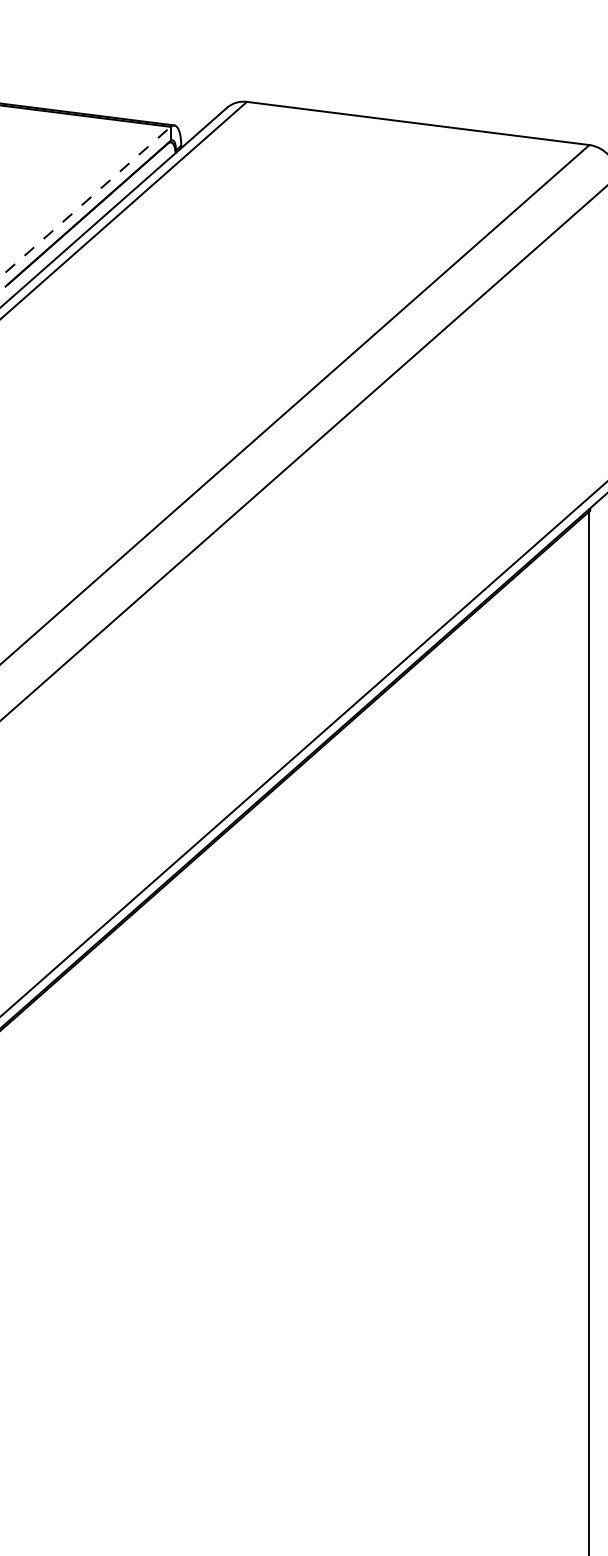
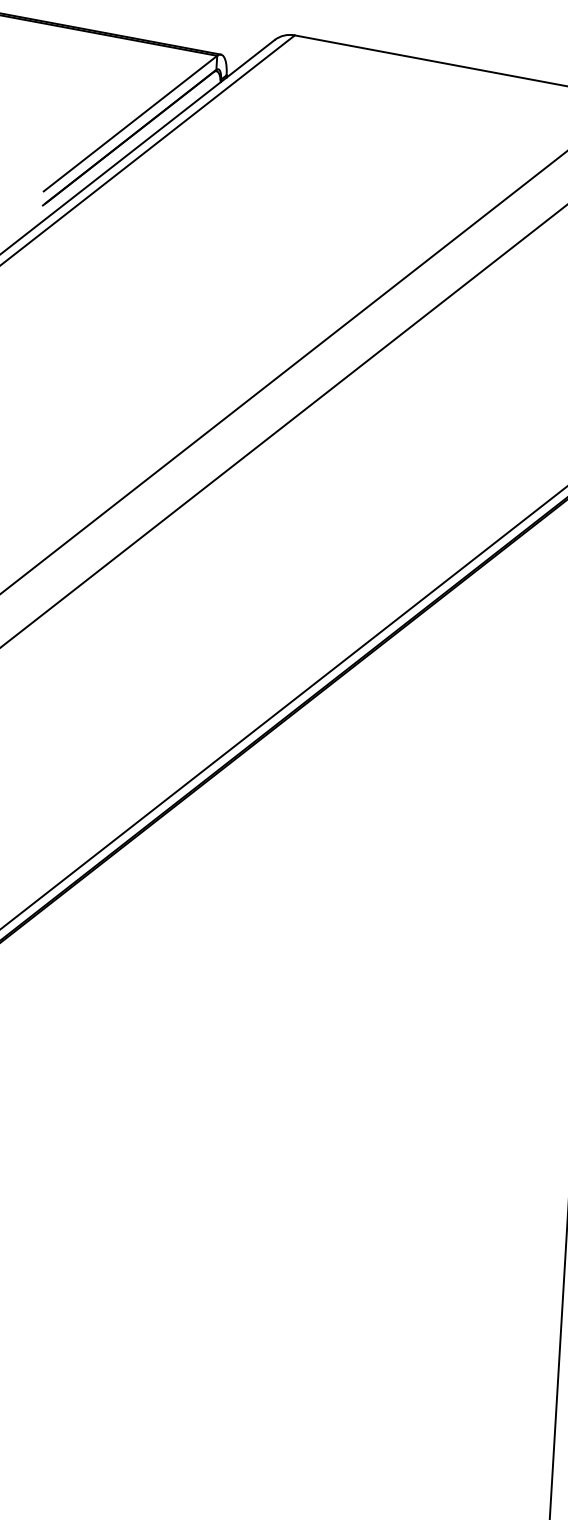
line: (88, 199) -> (130, 123), dashed -> solid

